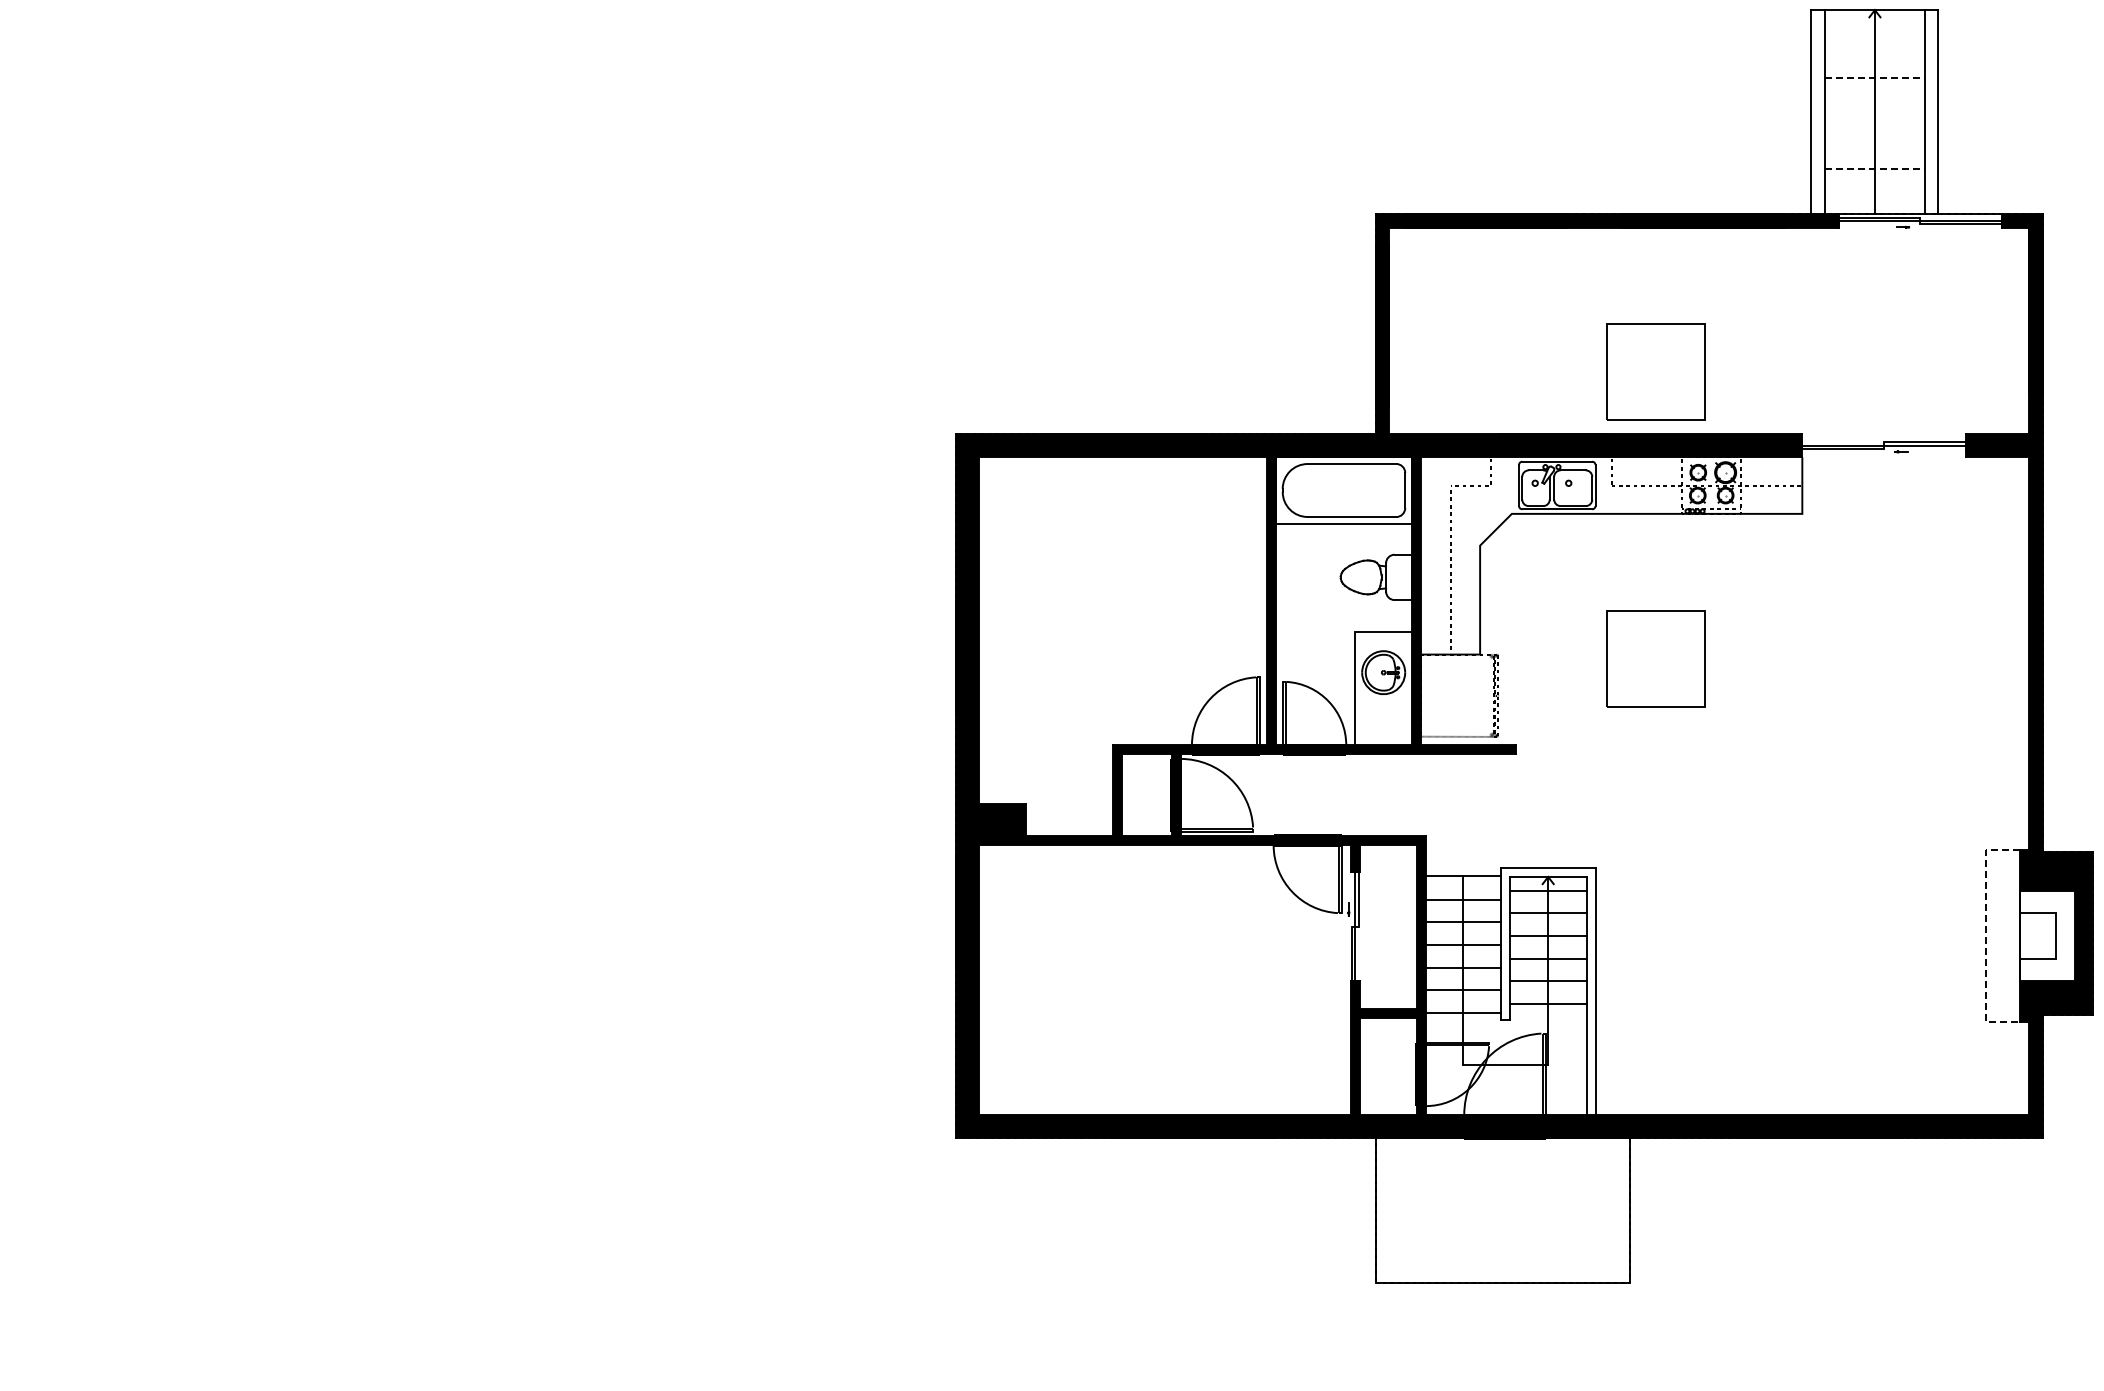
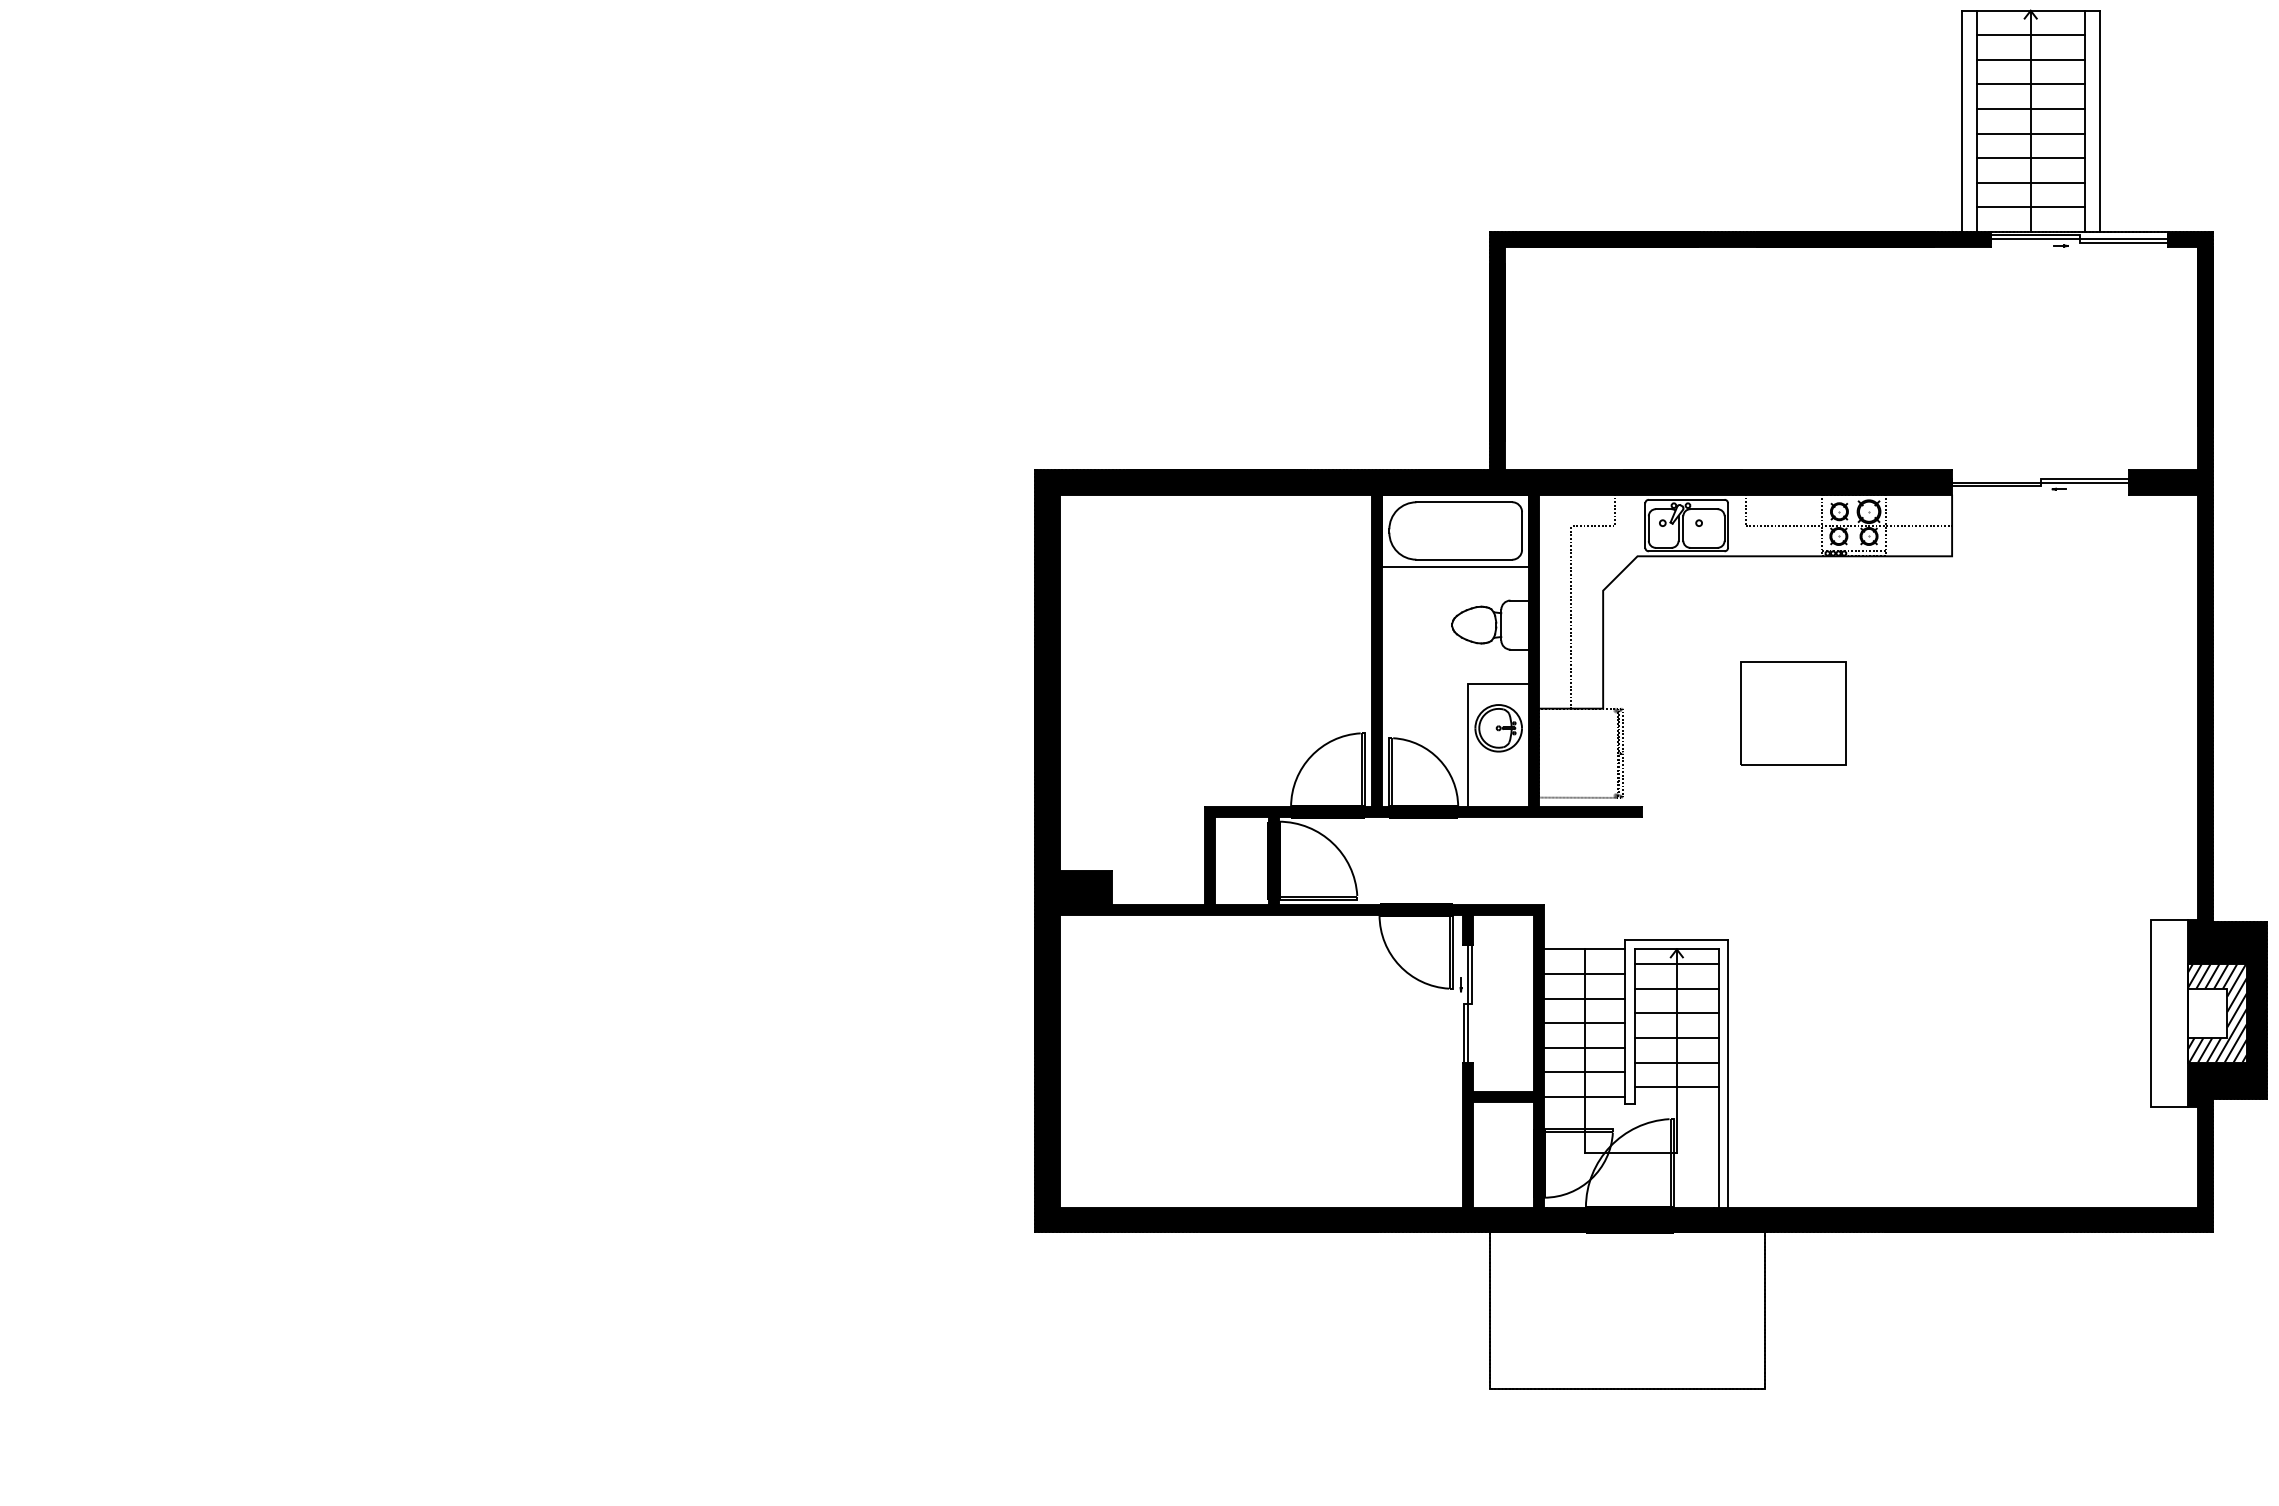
line: (1874, 32) -> (2030, 34), added
line: (1874, 55) -> (2030, 59), added
line: (1874, 78) -> (2030, 84), dashed -> solid
line: (1874, 100) -> (2030, 108), added
line: (1874, 123) -> (2030, 133), added
line: (1874, 146) -> (2030, 158), added
line: (1874, 168) -> (2030, 182), dashed -> solid
line: (1874, 191) -> (2030, 207), added
part: (1655, 371) -> (1793, 402), removed
hatch: (2047, 935) -> (2217, 1012), added
line: (1986, 936) -> (2151, 1014), dashed -> solid

